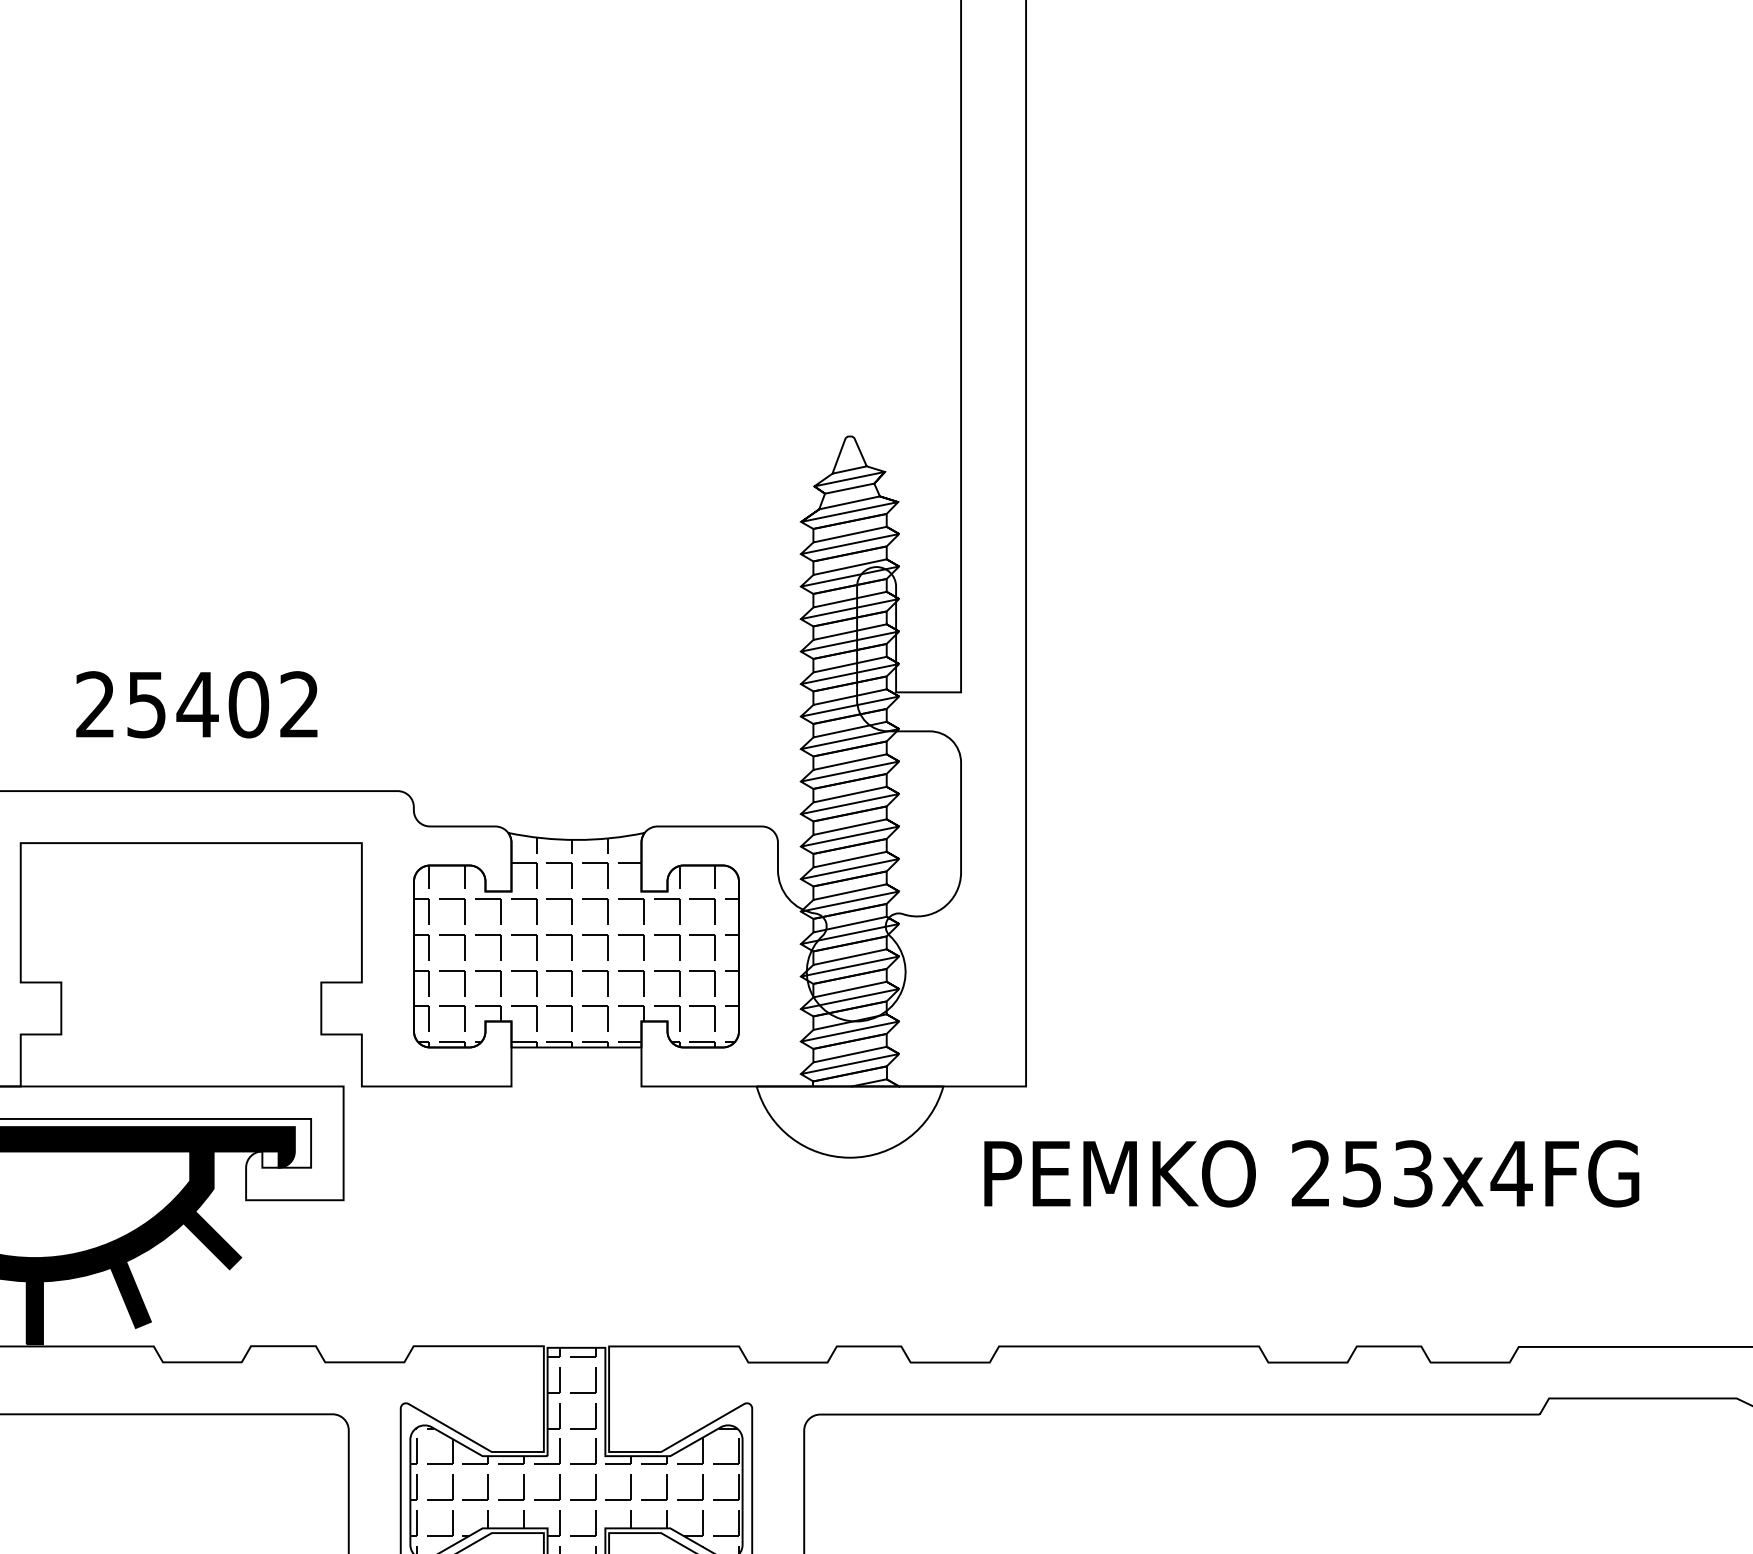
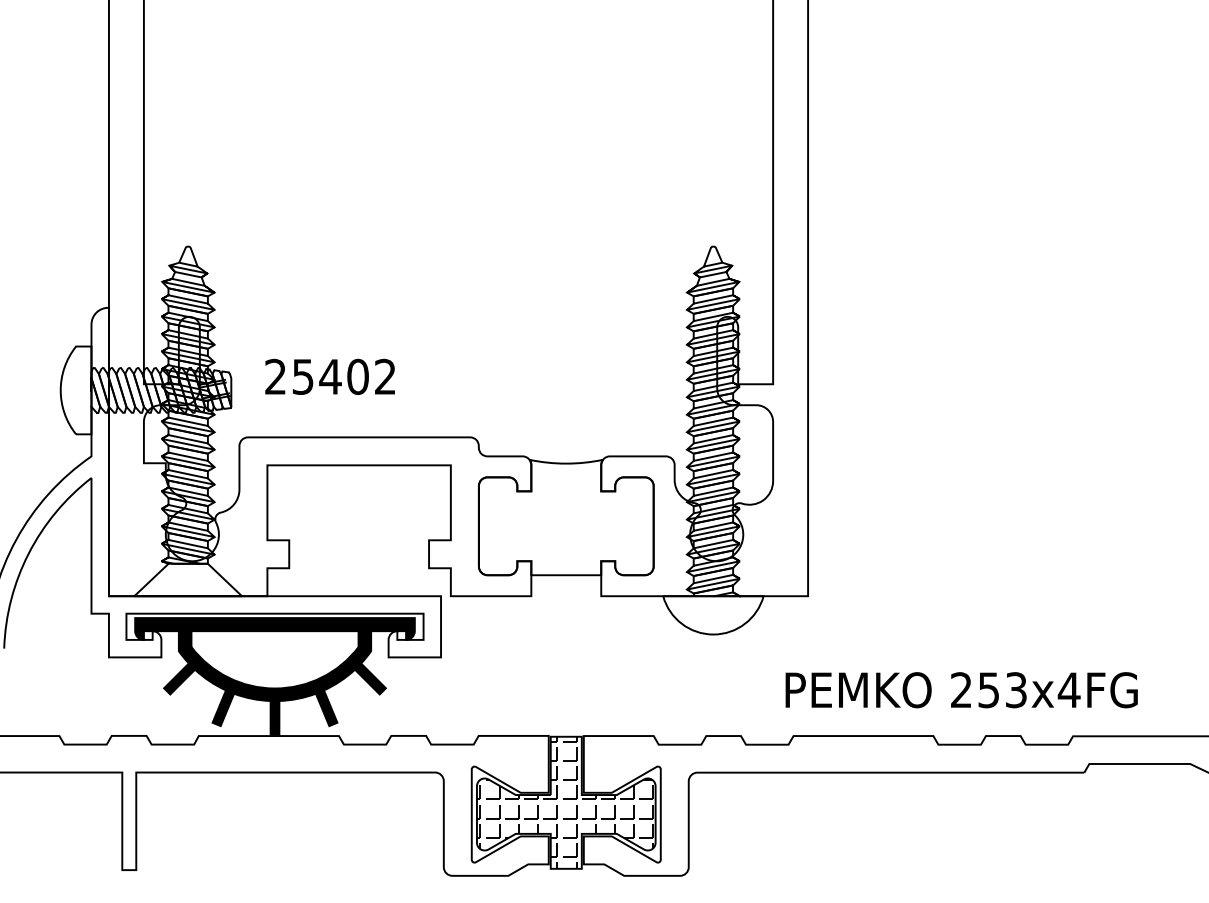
text: (195, 703) -> (329, 376), moved
hatch: (575, 940) -> (565, 517), removed
text: (1311, 1174) -> (961, 690), moved

